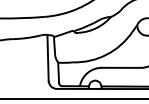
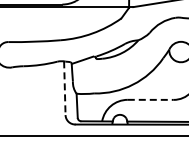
line: (47, 58) -> (64, 88), solid -> dashed
line: (121, 67) -> (150, 99), solid -> dashed

